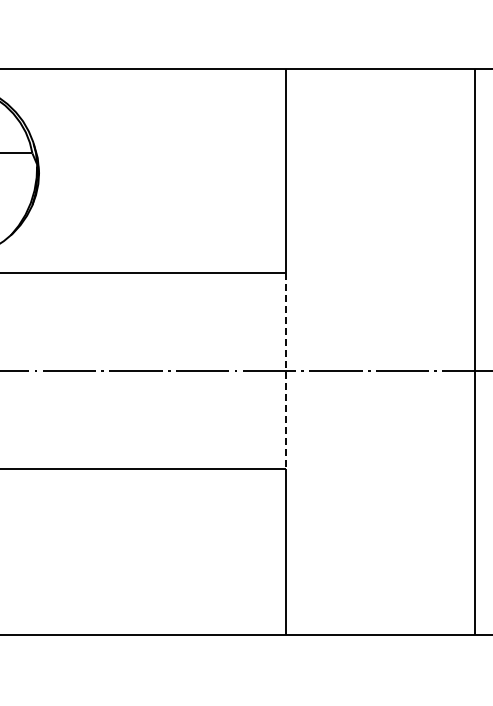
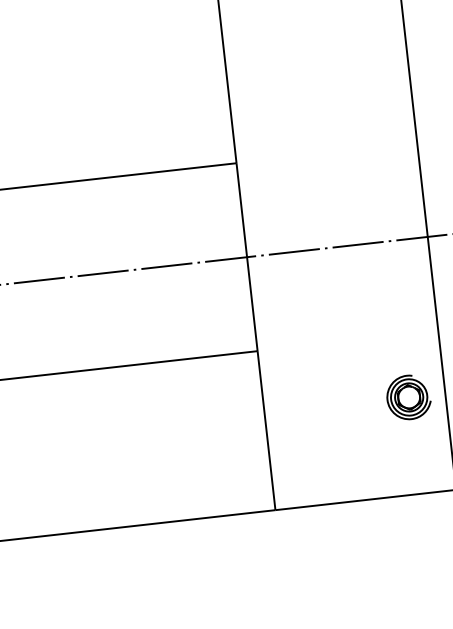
line: (286, 371) -> (247, 257), dashed -> solid
part: (437, 533) -> (409, 396), added

